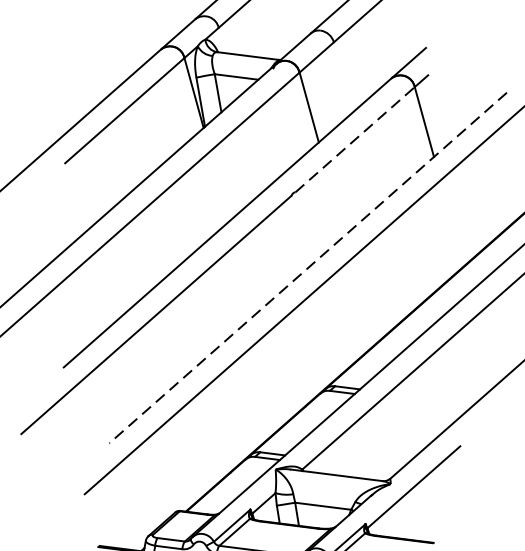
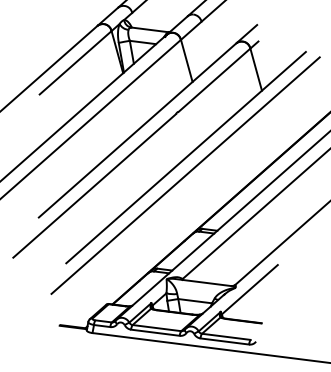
line: (355, 140) -> (214, 80), dashed -> solid
line: (308, 267) -> (186, 157), dashed -> solid

